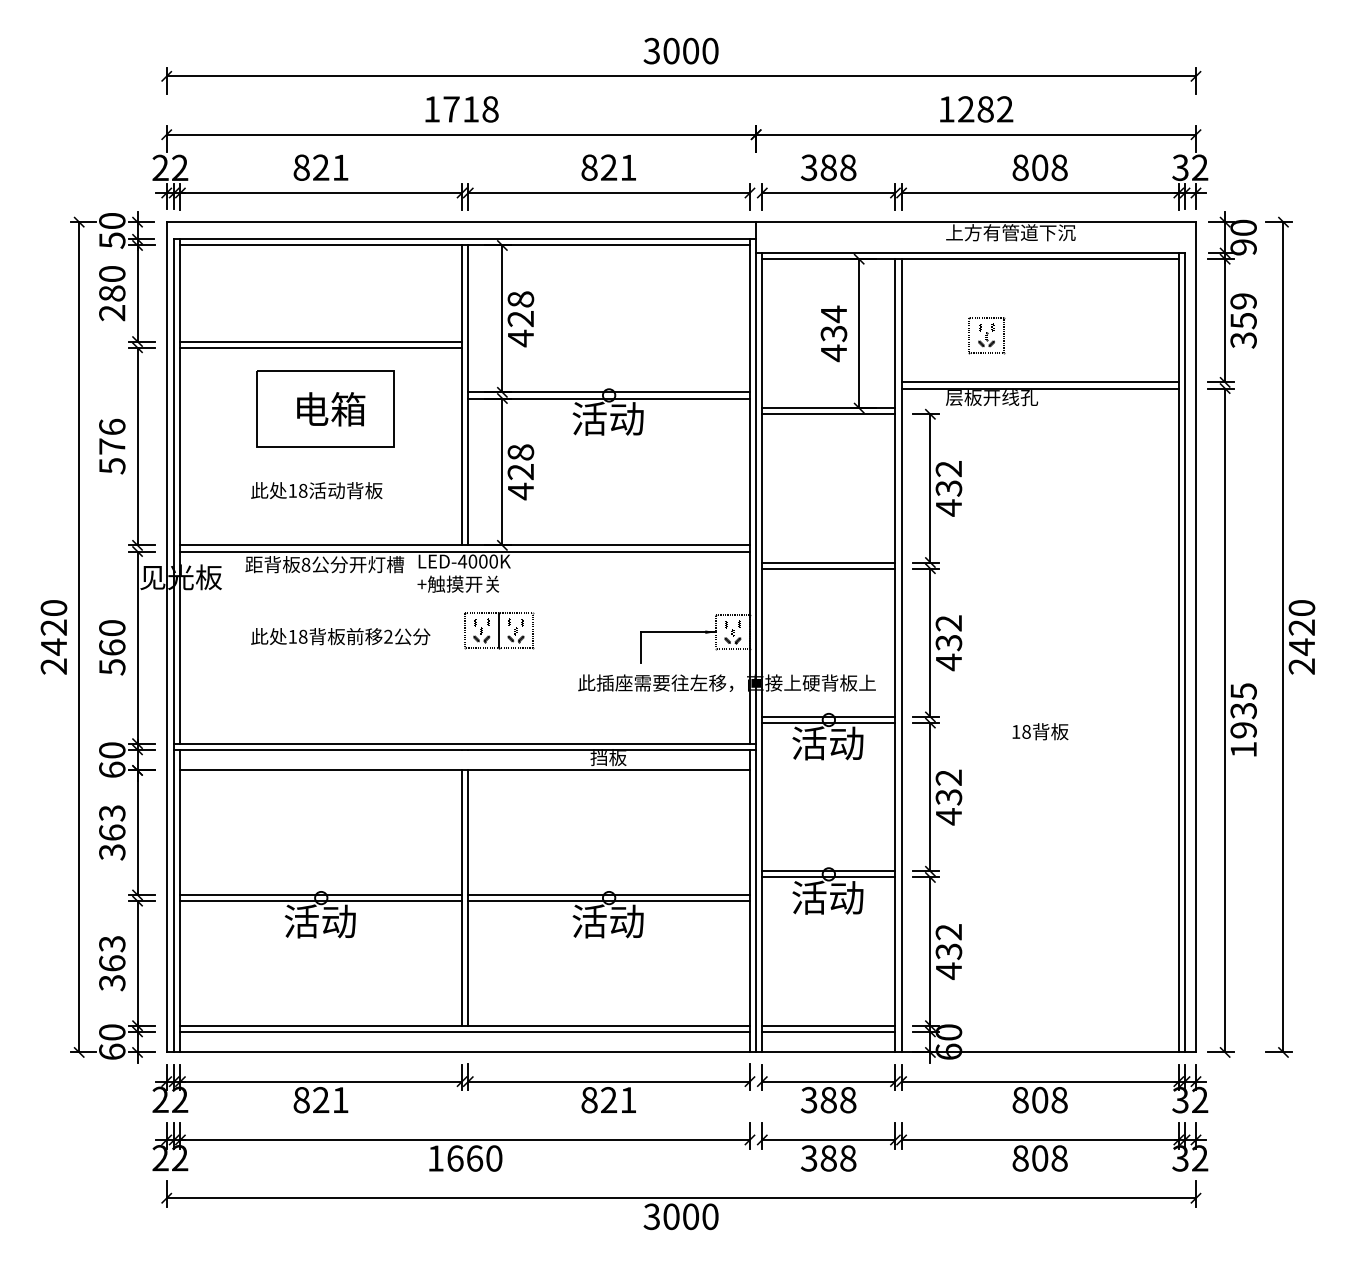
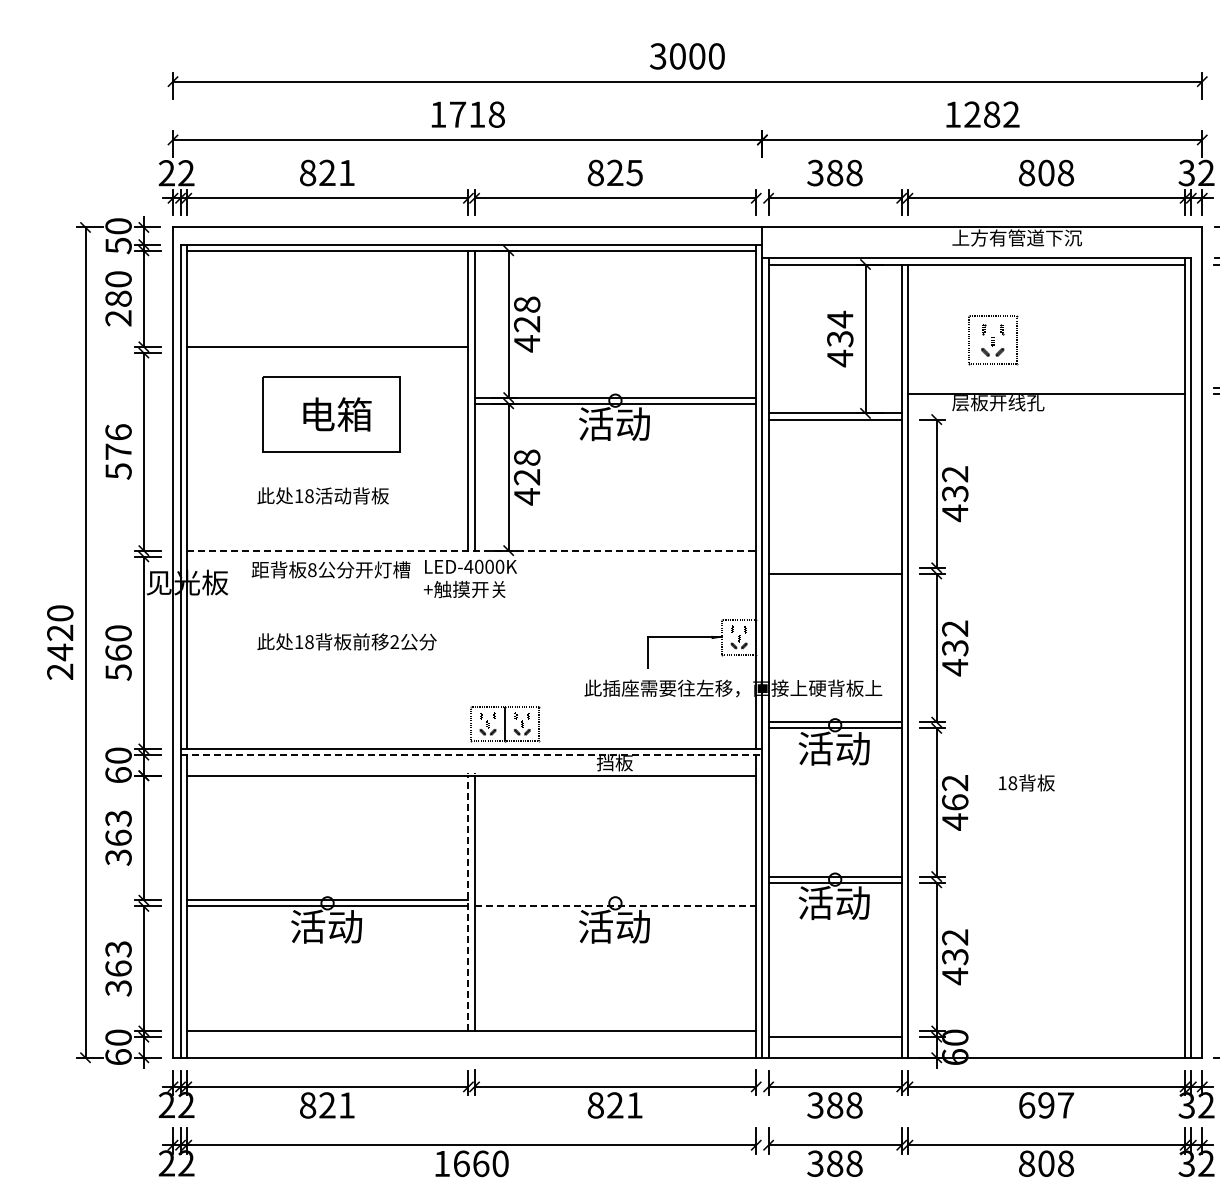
text: (628, 167) -> (634, 172), 821 -> 825
part: (986, 335) -> (992, 340), size x1.4
line: (321, 347) -> (327, 352), removed
line: (1039, 382) -> (1045, 387), removed
line: (465, 545) -> (471, 550), solid -> dashed
line: (464, 551) -> (470, 556), removed
line: (828, 562) -> (834, 567), removed
part: (499, 630) -> (505, 723), moved
text: (1040, 731) -> (1026, 782), moved
line: (465, 749) -> (471, 754), solid -> dashed
text: (948, 797) -> (954, 802), 432 -> 462
line: (608, 894) -> (614, 899), removed
line: (462, 898) -> (468, 903), solid -> dashed
line: (609, 901) -> (615, 906), solid -> dashed
line: (828, 1025) -> (834, 1030), removed
line: (464, 1031) -> (470, 1036), removed
text: (1039, 1099) -> (1045, 1104), 808 -> 697

